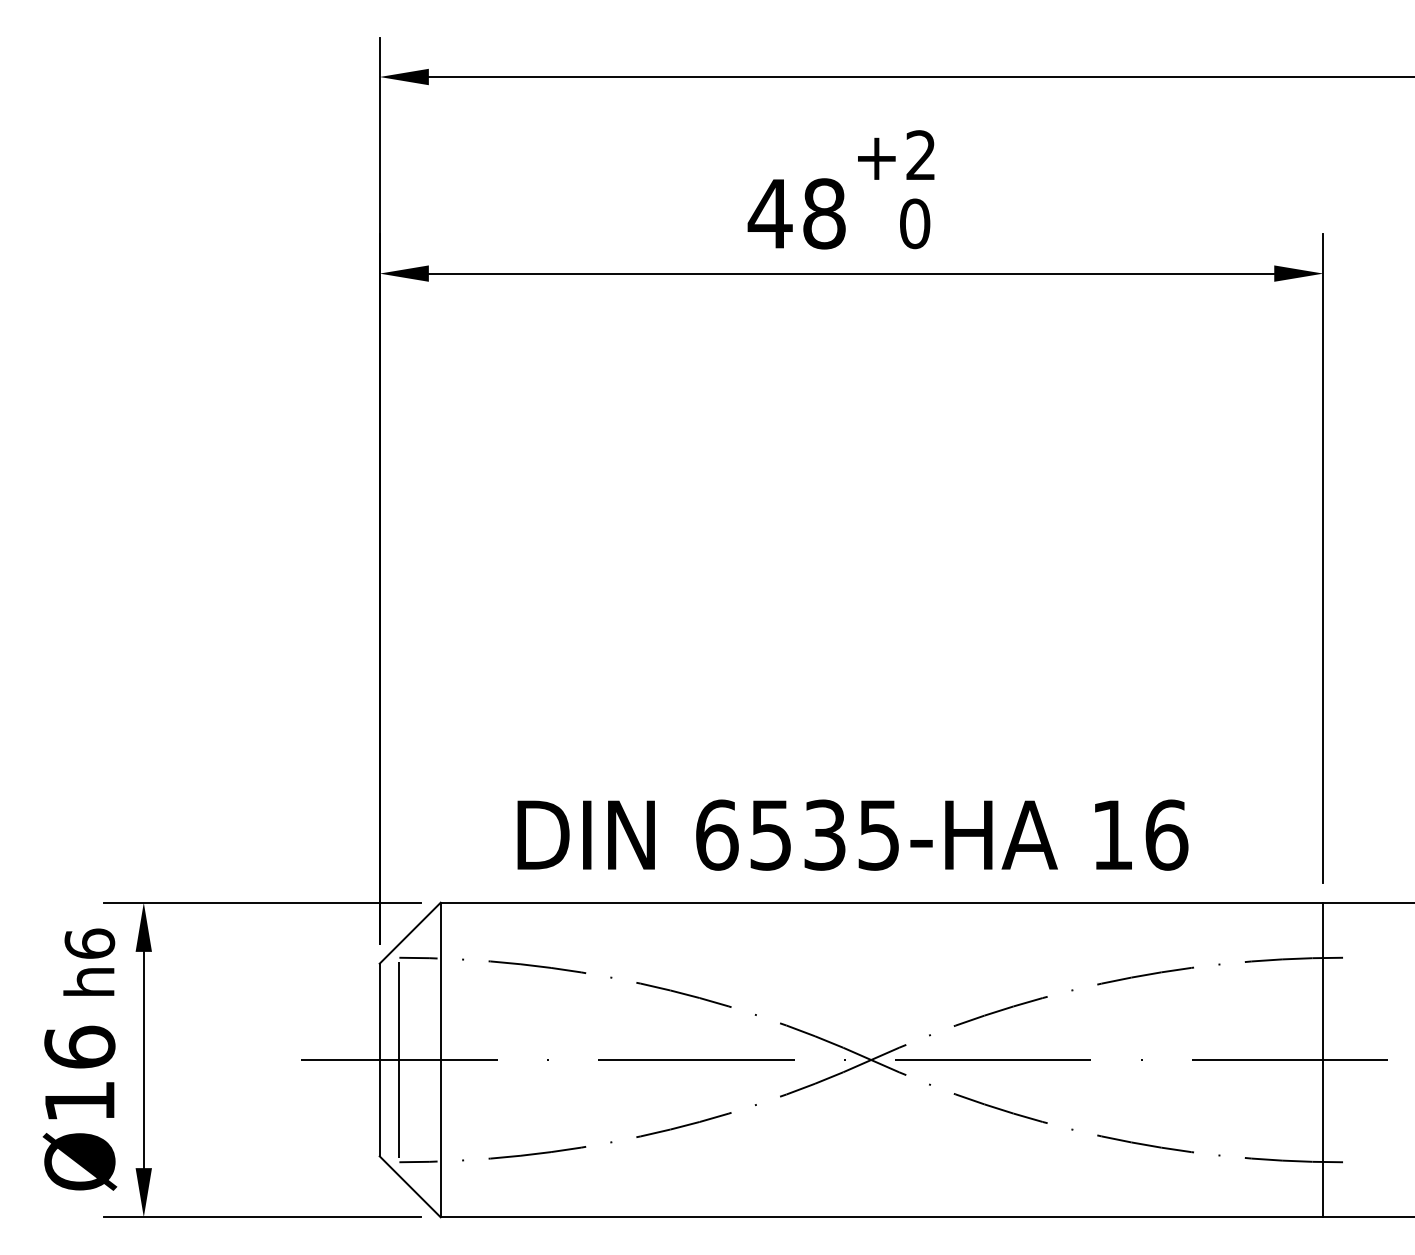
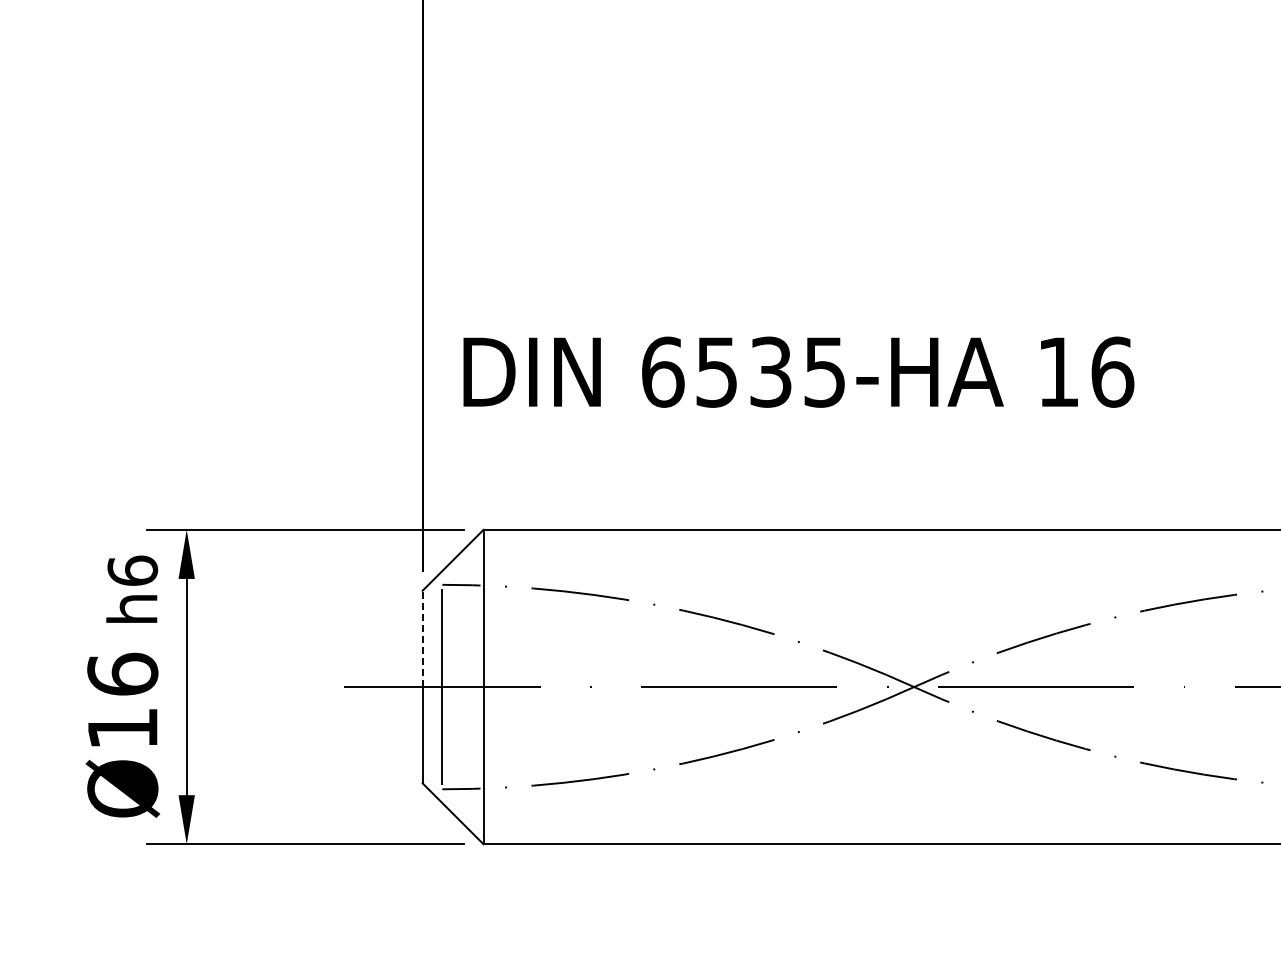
text: (852, 834) -> (798, 371), moved
line: (379, 1011) -> (422, 638), solid -> dashed

